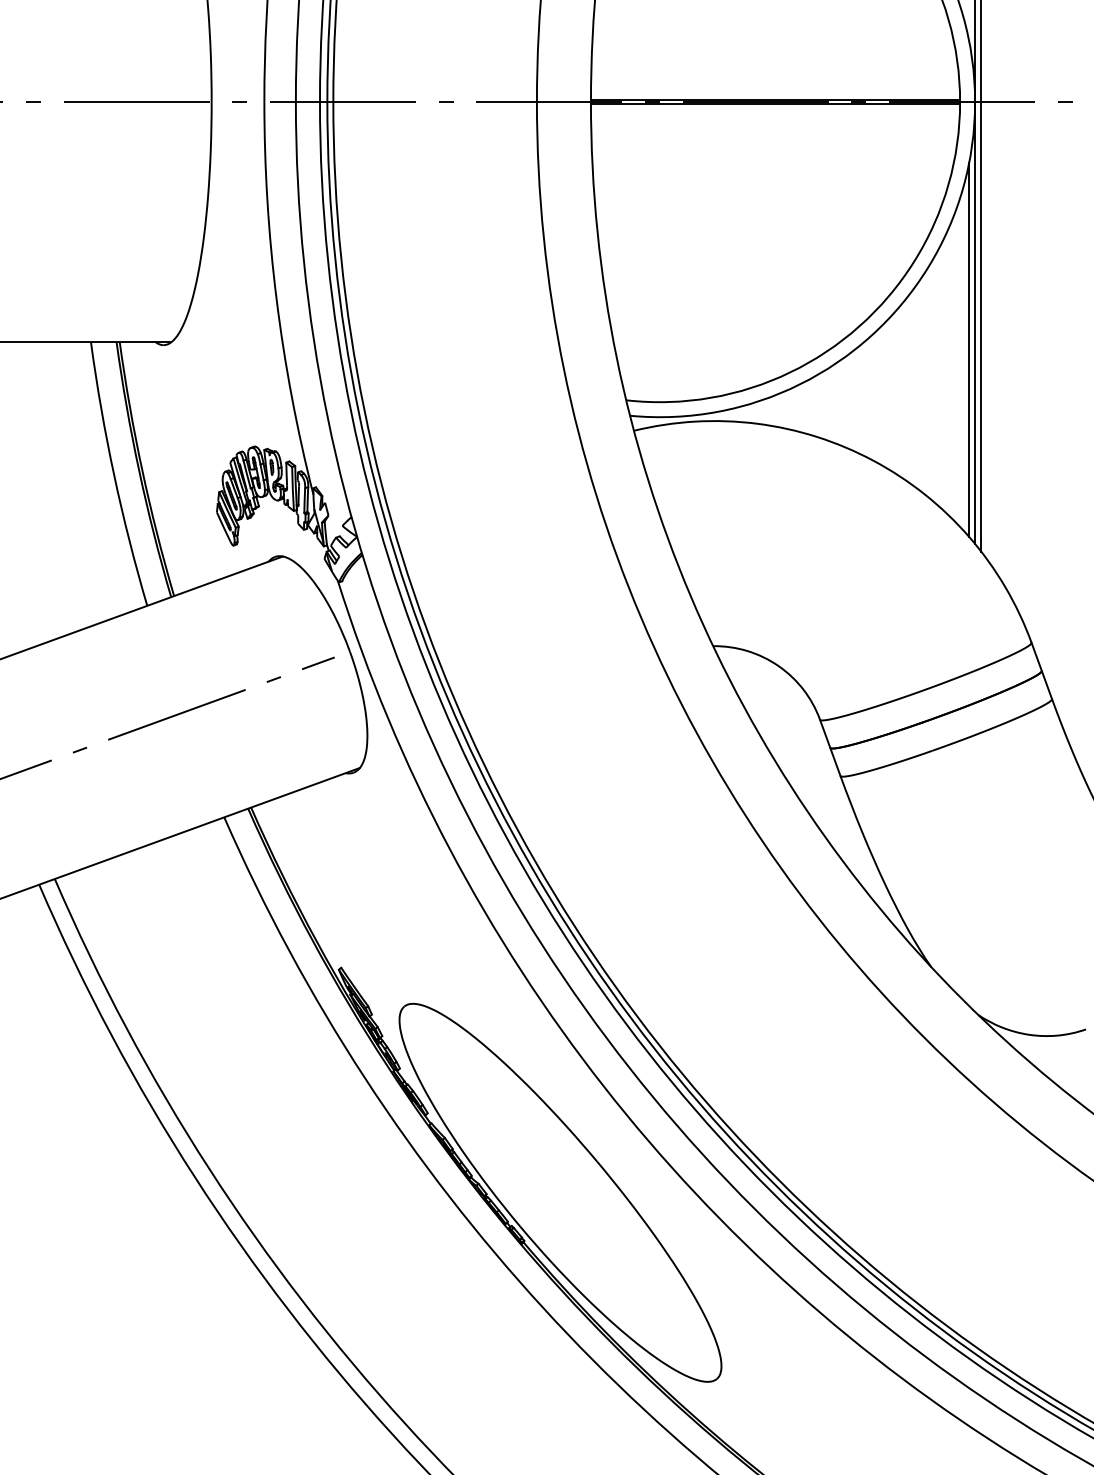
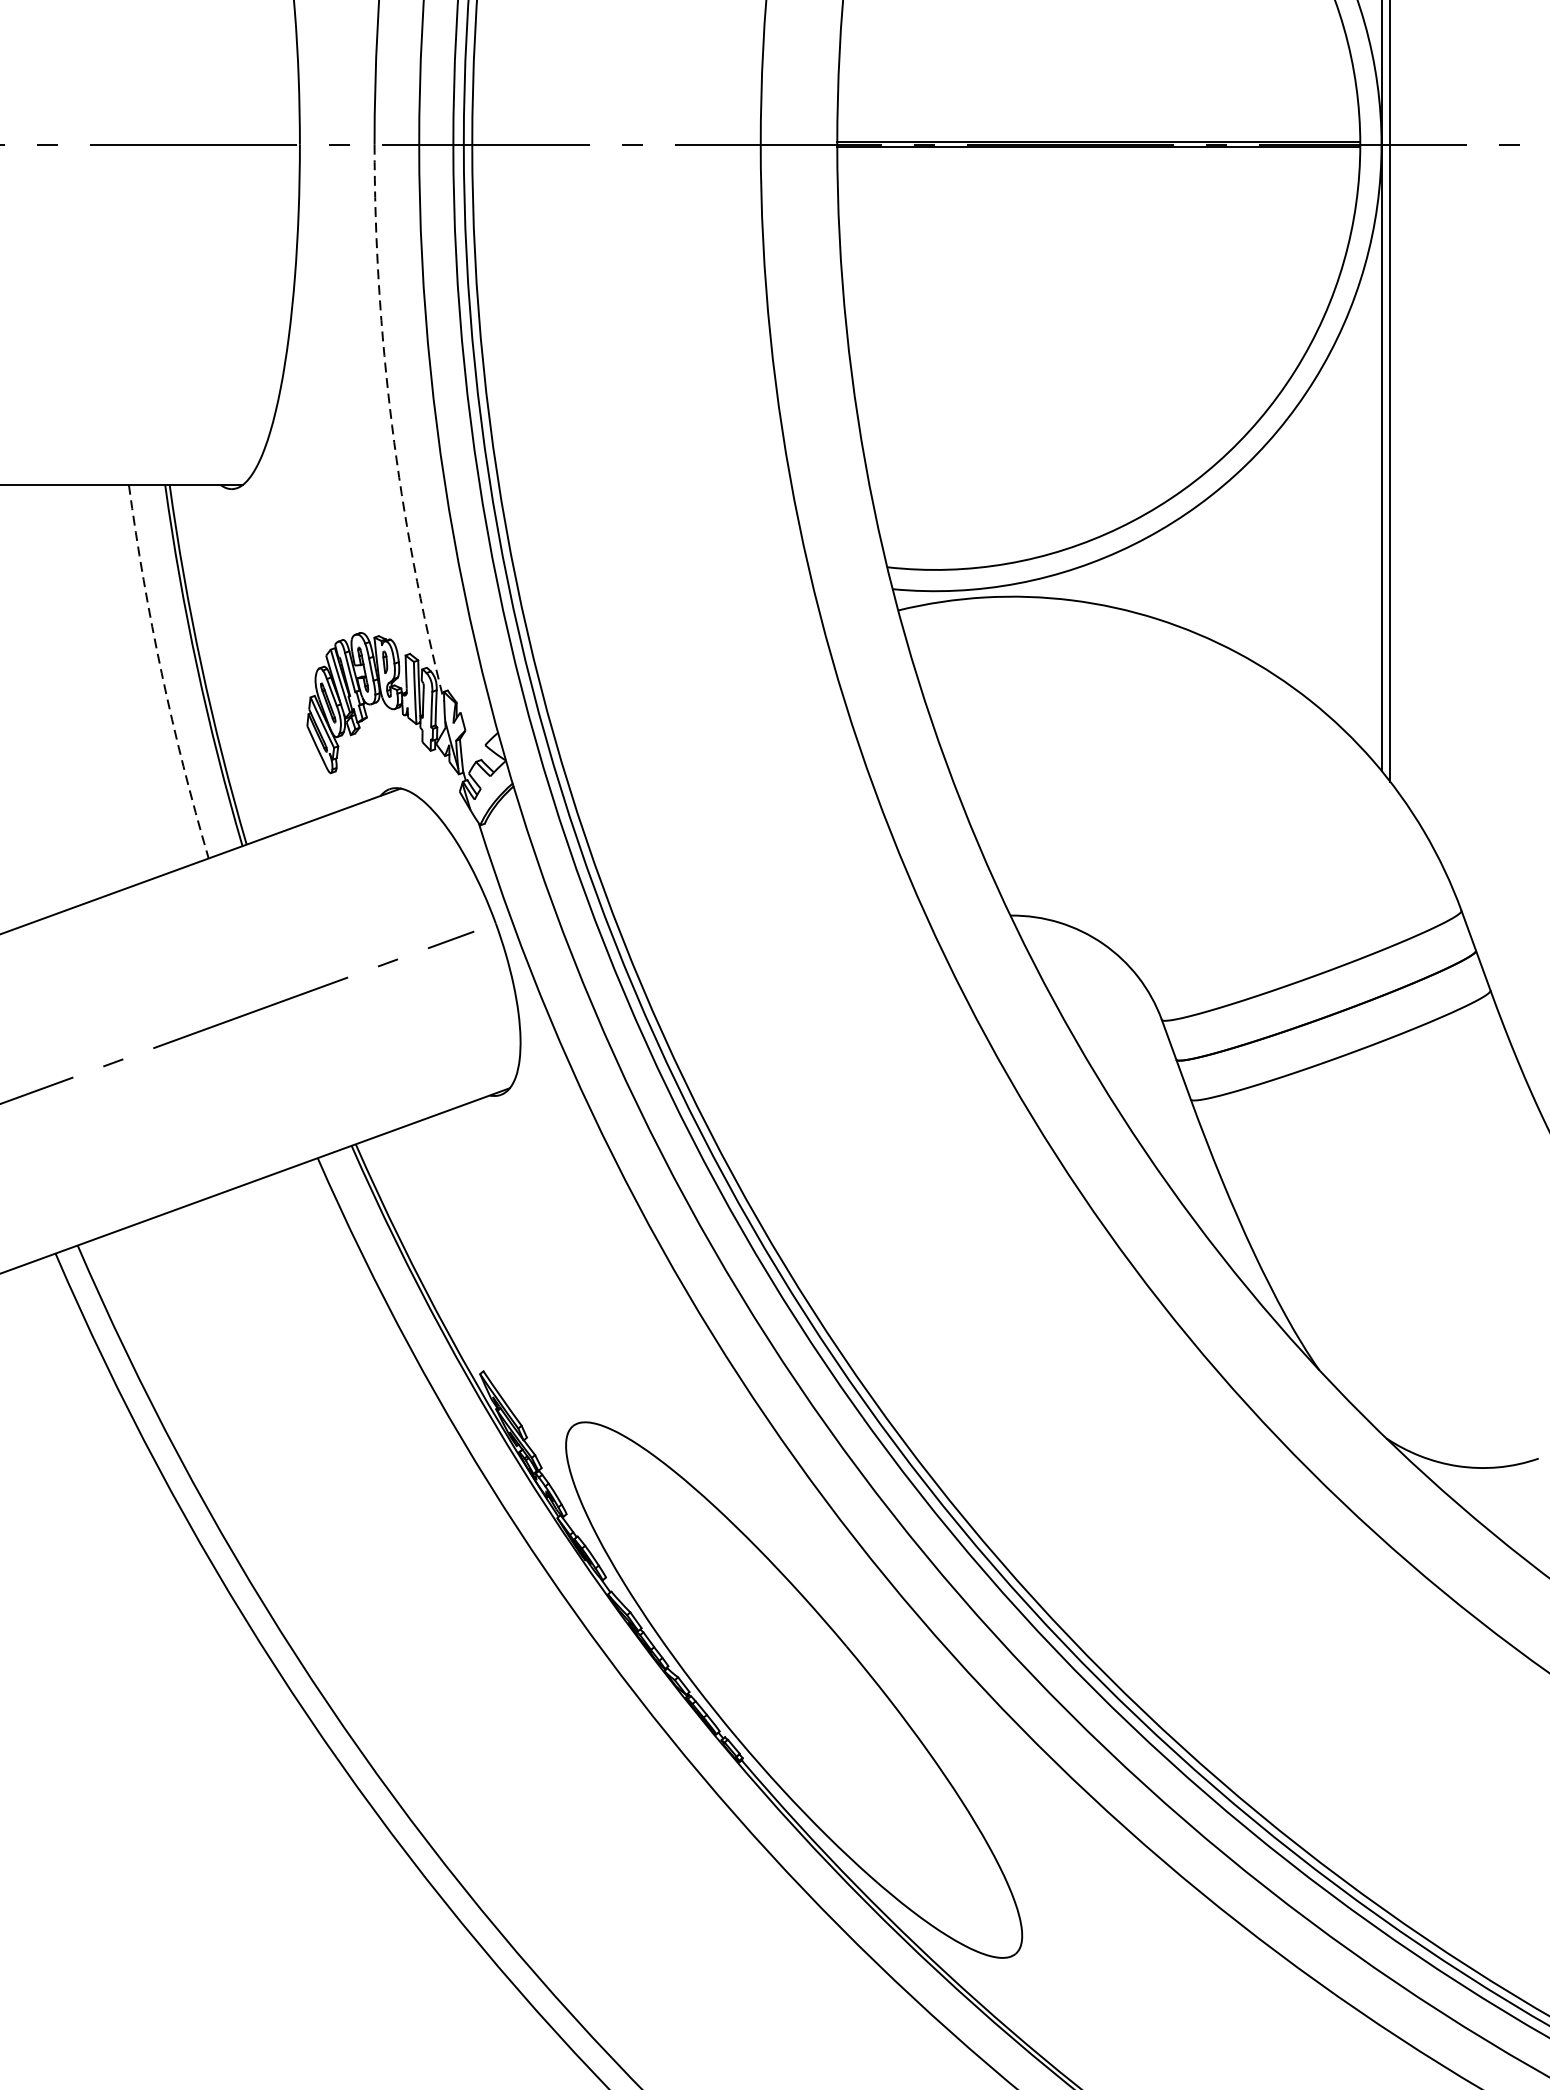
arc: (276, 300) -> (391, 425), solid -> dashed
line: (969, 349) -> (1373, 495), removed
arc: (114, 475) -> (162, 673), solid -> dashed

